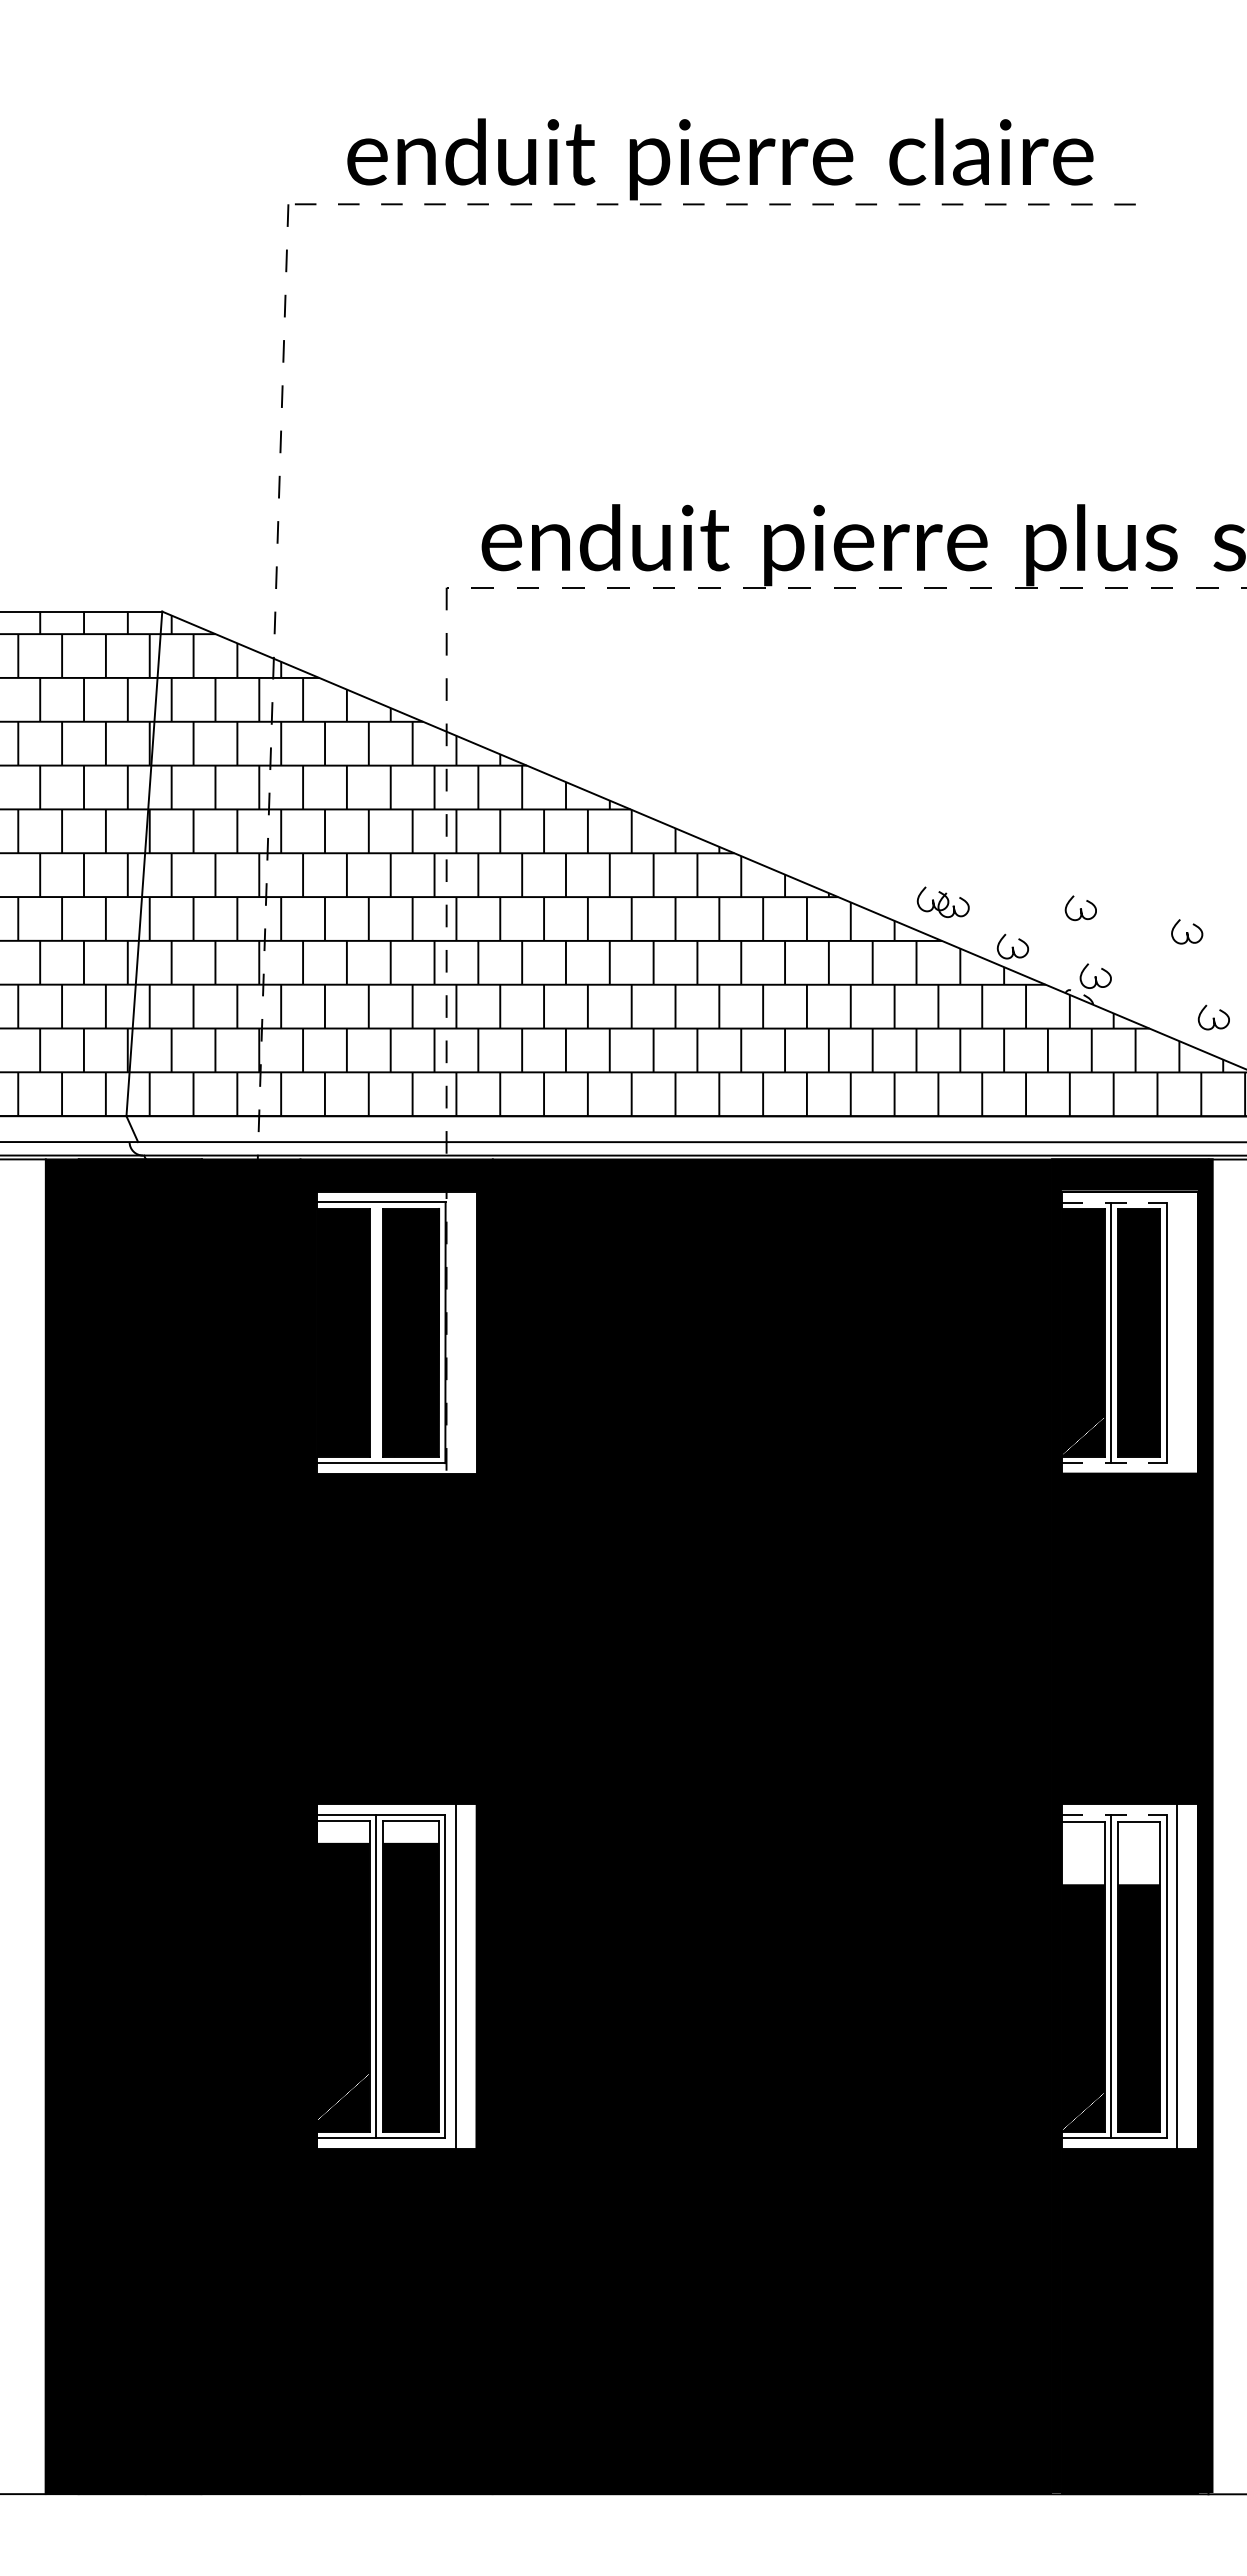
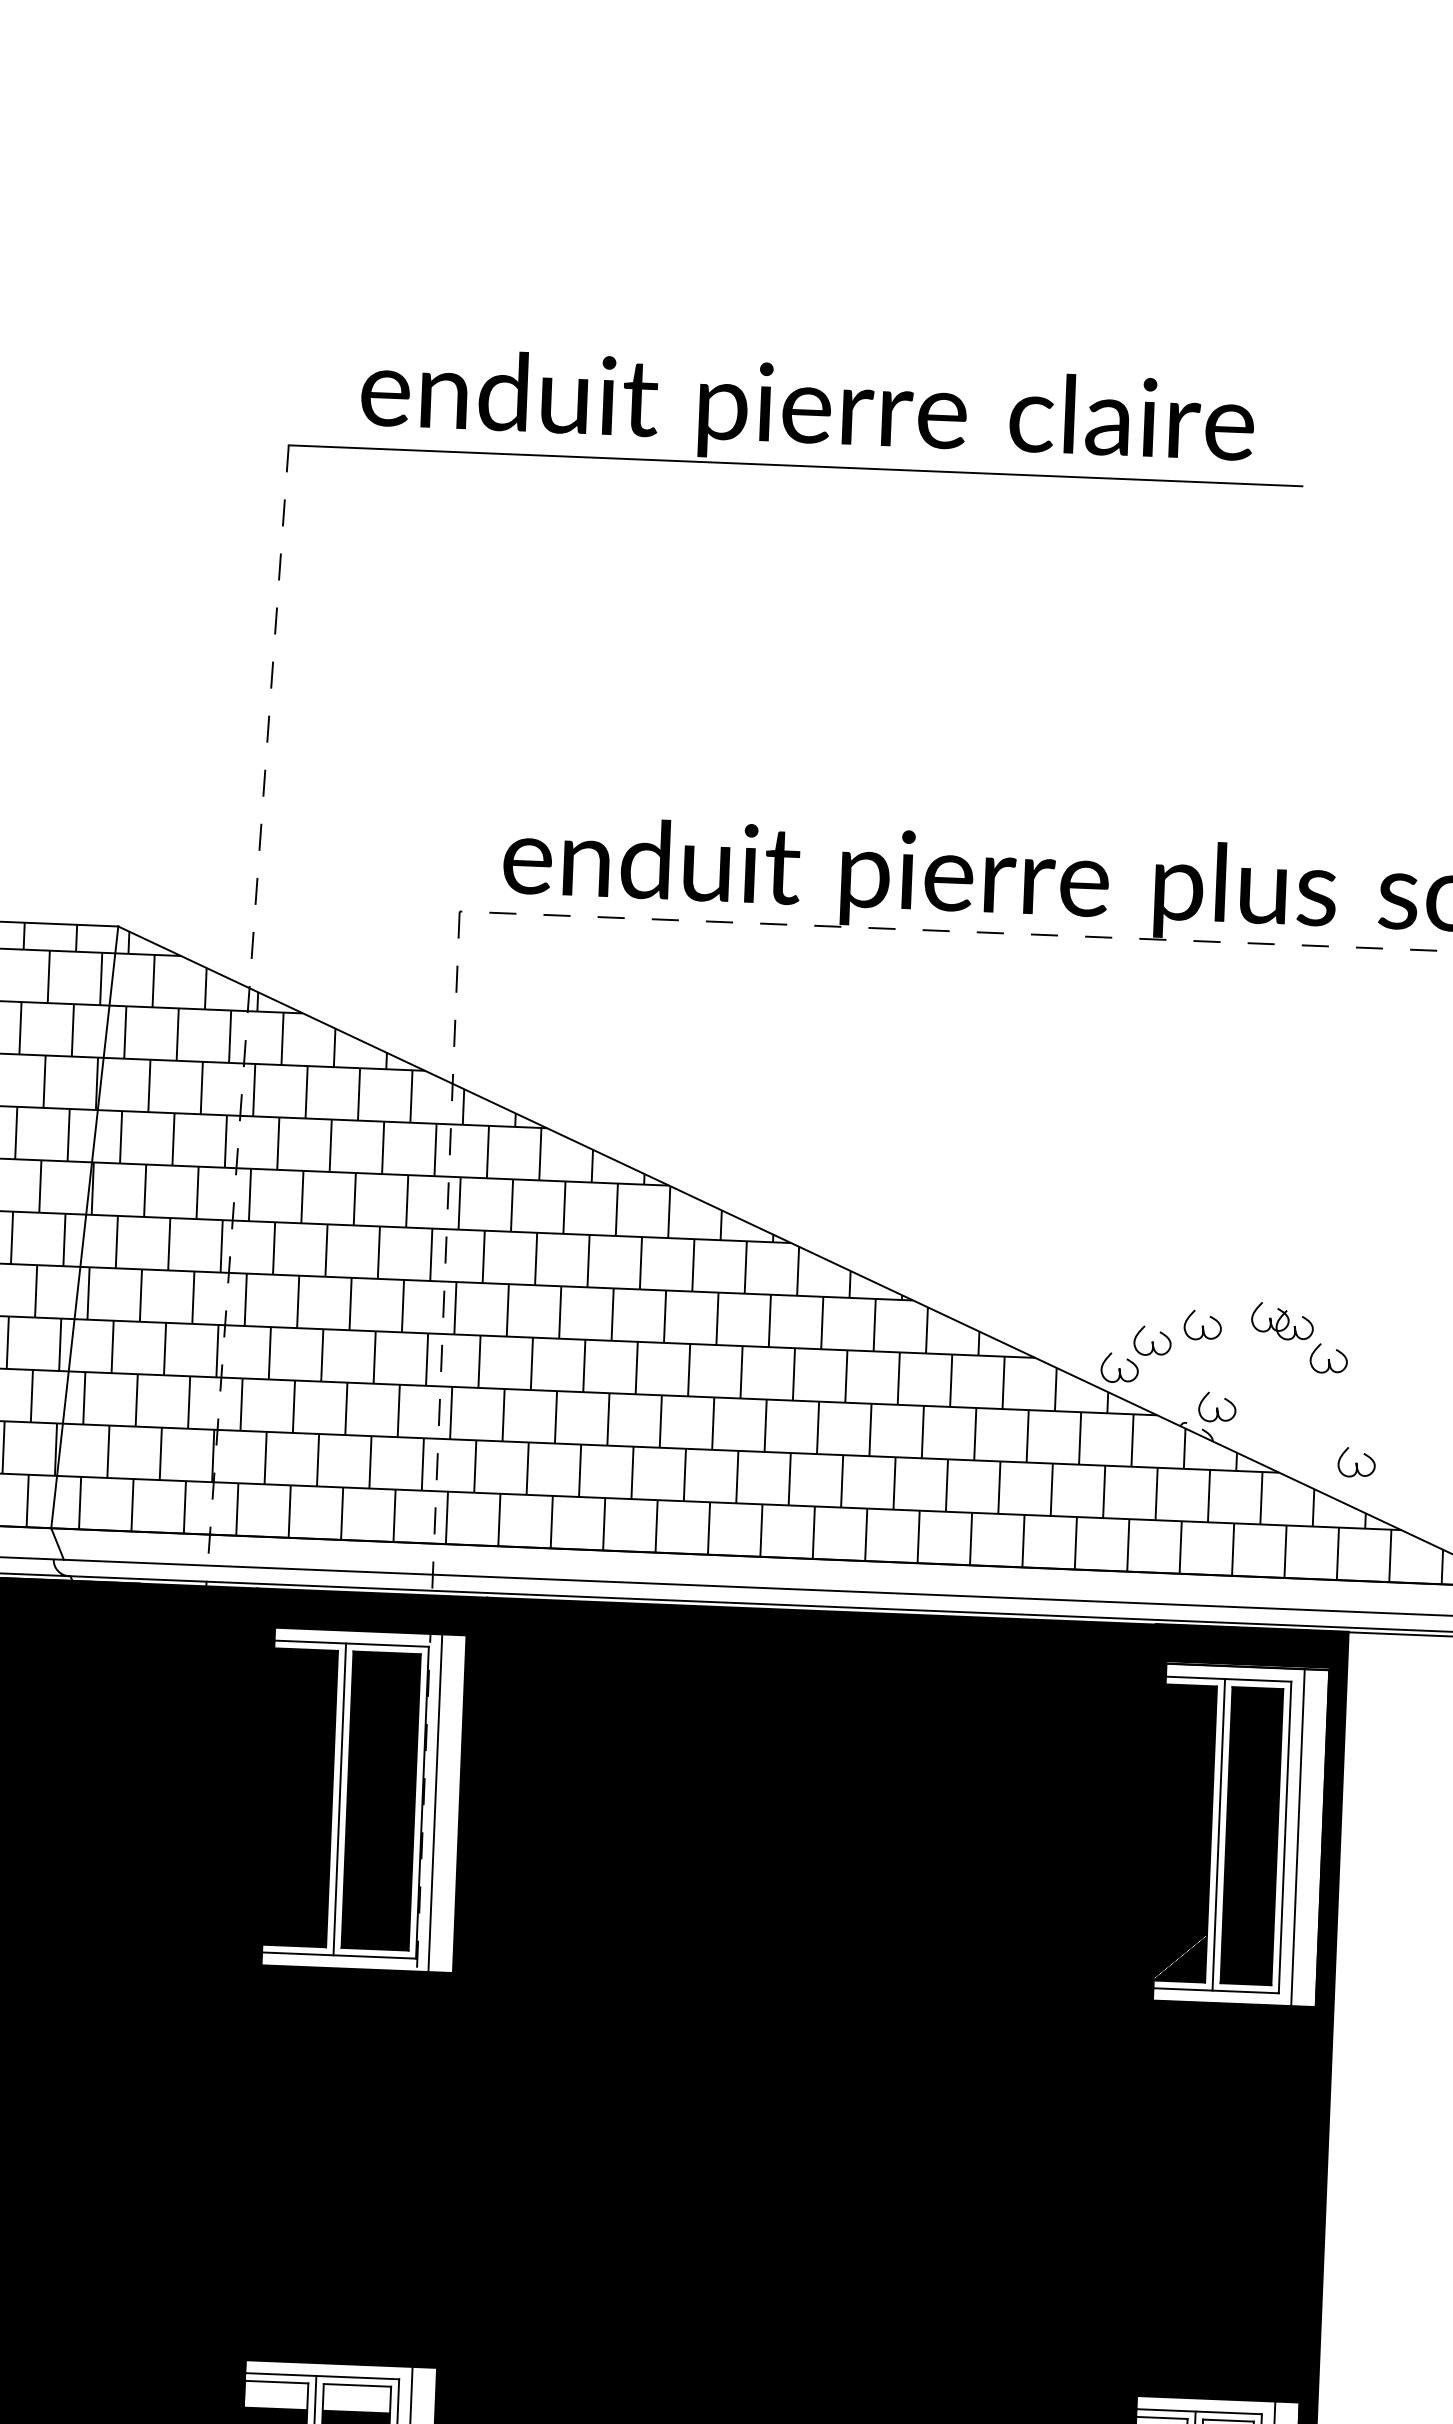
line: (712, 204) -> (796, 465), dashed -> solid
part: (942, 901) -> (1281, 1320), moved
curve: (1039, 923) -> (1152, 1341), added
line: (1114, 1202) -> (1228, 1678), dashed -> solid
line: (376, 1332) -> (339, 1799), added
line: (456, 1332) -> (435, 1802), added
line: (1177, 1332) -> (1298, 1837), added
line: (1114, 1463) -> (1216, 1991), dashed -> solid
line: (1114, 1815) -> (1199, 2412), dashed -> solid

